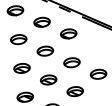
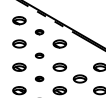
part: (41, 21) -> (39, 31), size x0.6
part: (45, 51) -> (39, 55), size x0.6
part: (48, 79) -> (39, 78), size x0.6

